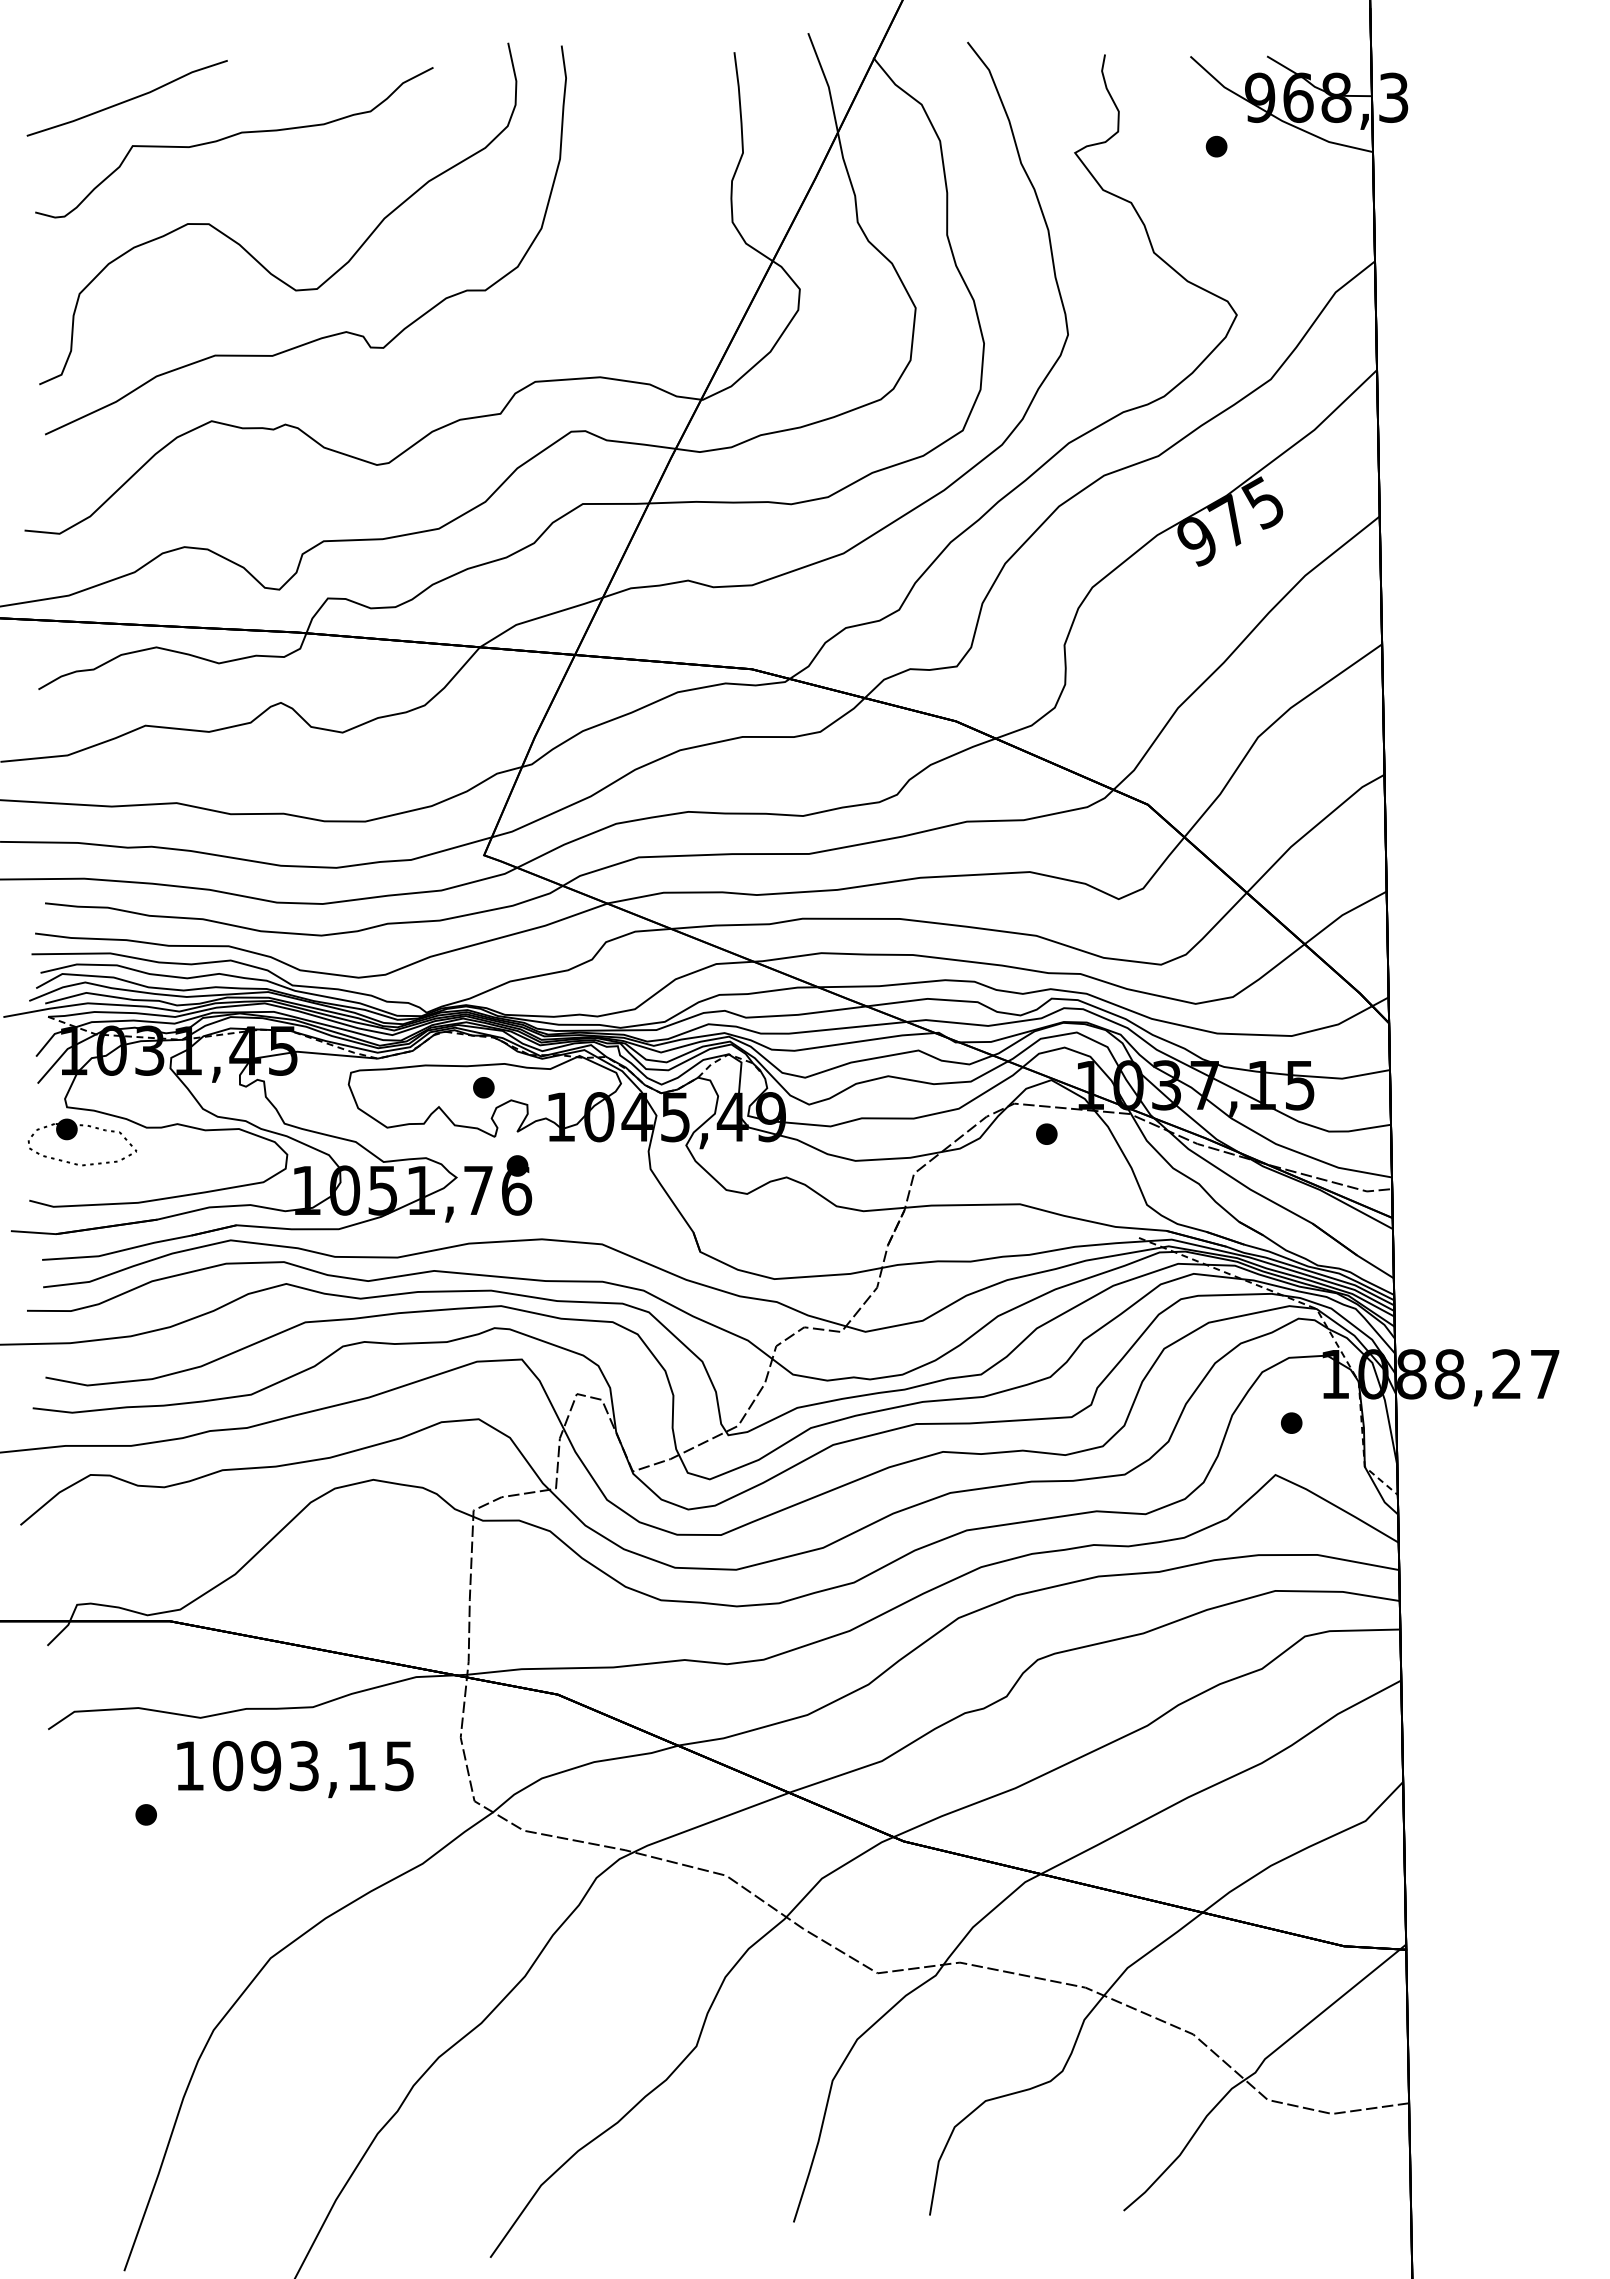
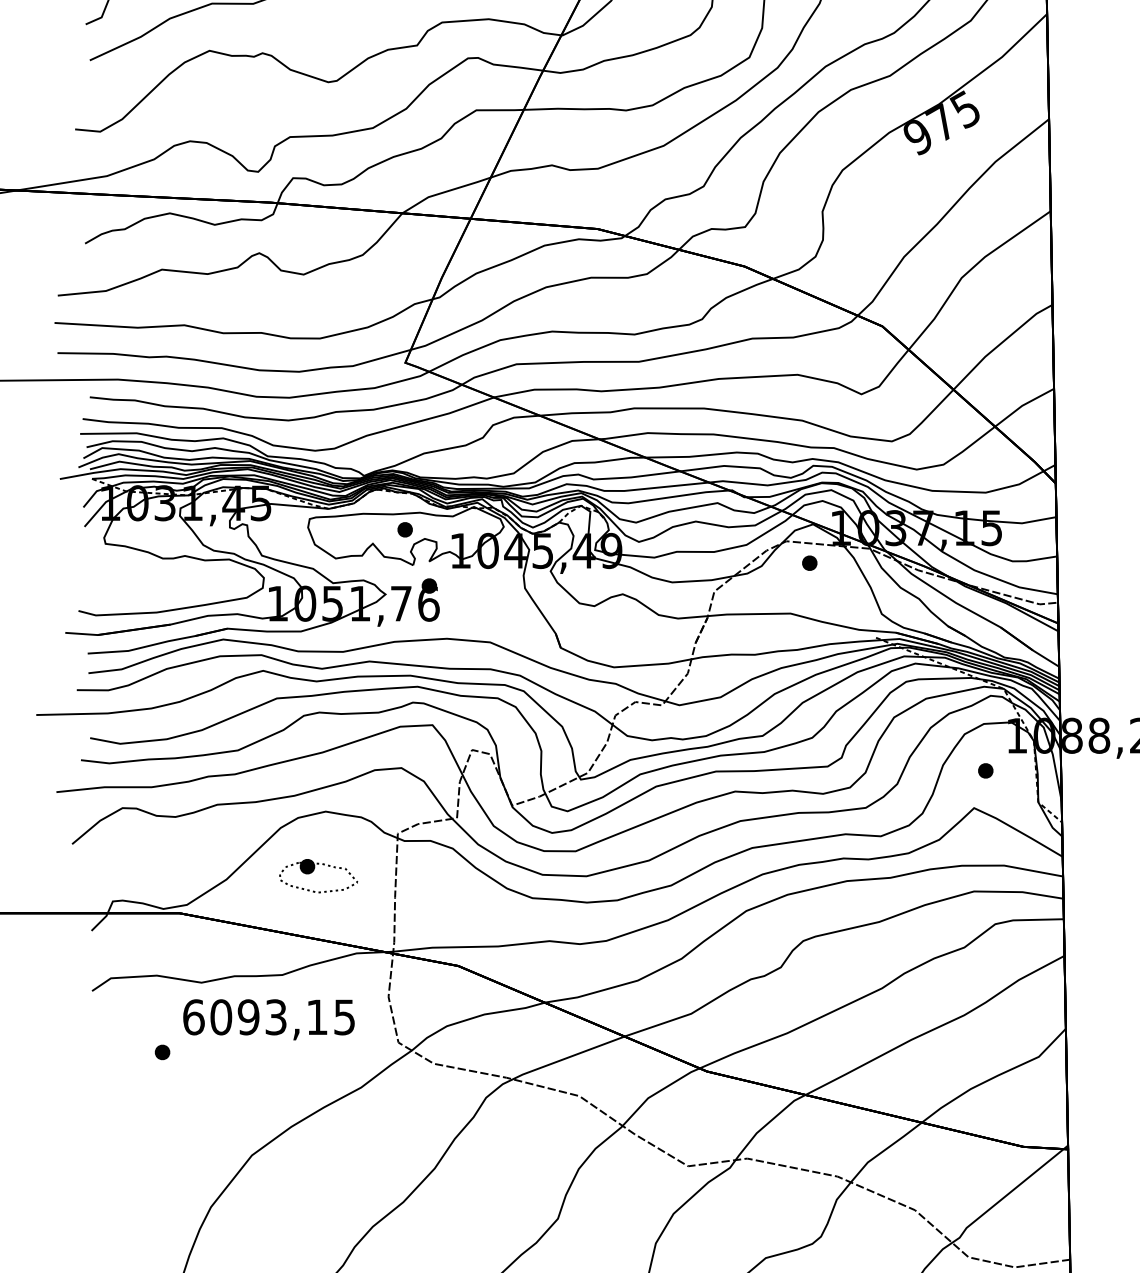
part: (75, 1136) -> (313, 871), moved
text: (190, 1765) -> (194, 1016), 1093,15 -> 6093,15

